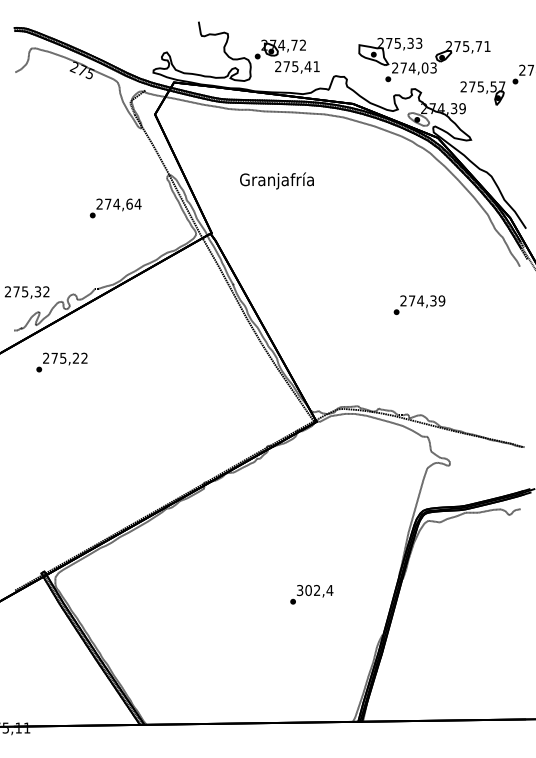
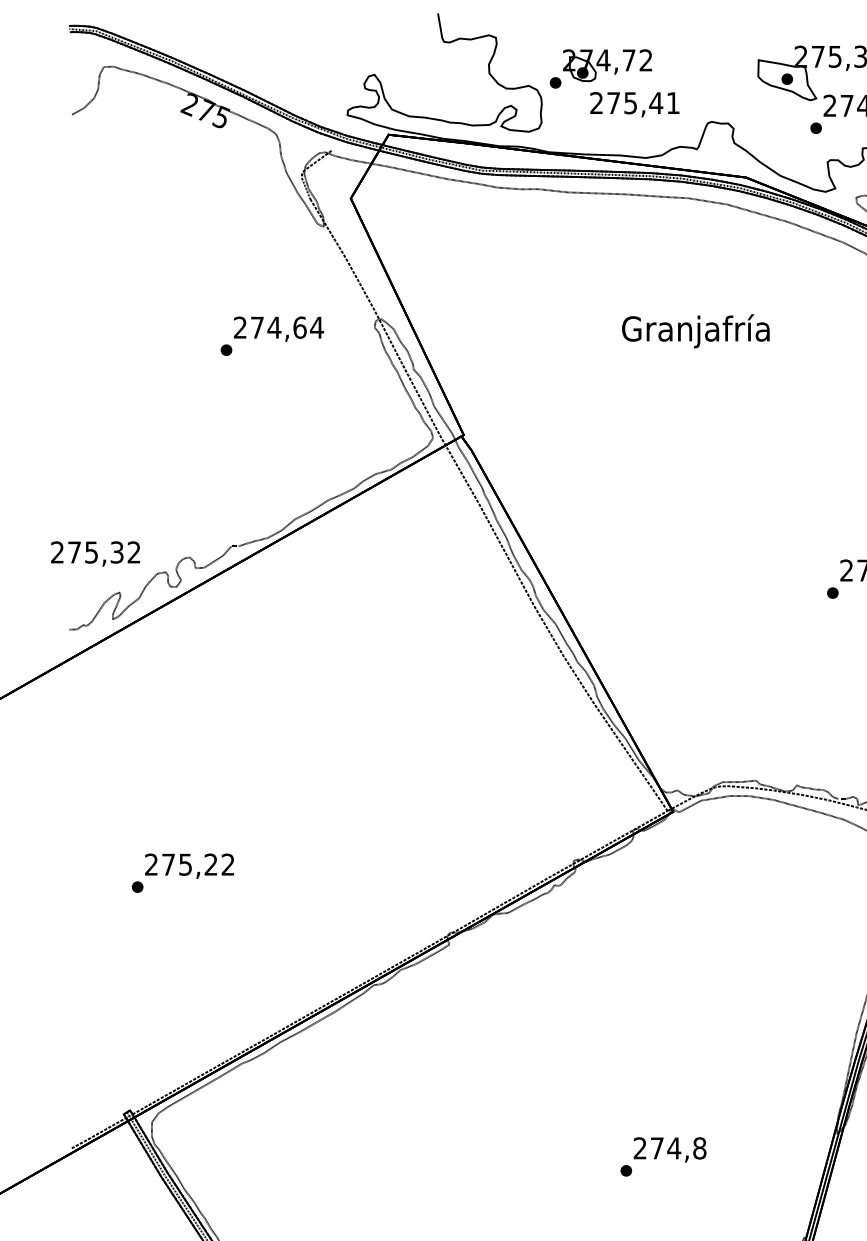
text: (276, 180) -> (694, 330), moved
text: (115, 208) -> (271, 336), moved
text: (61, 362) -> (182, 873), moved
text: (315, 590) -> (670, 1148), 302,4 -> 274,8

